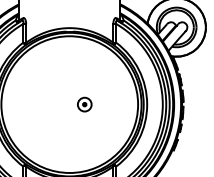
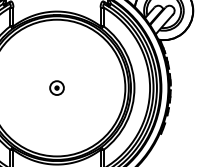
part: (84, 104) -> (56, 87), moved

